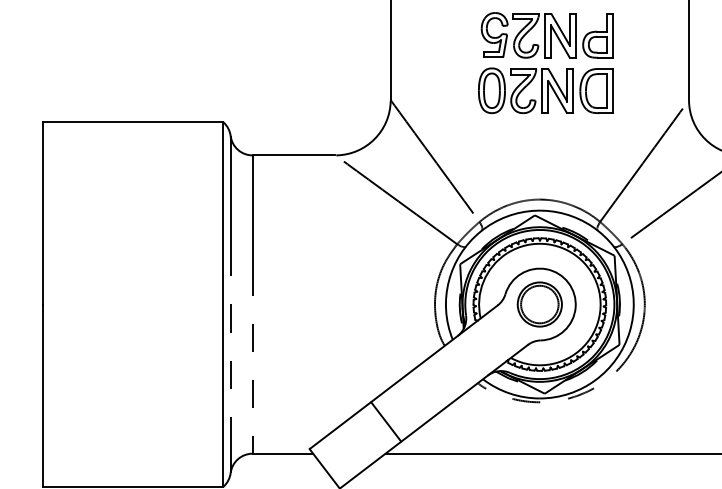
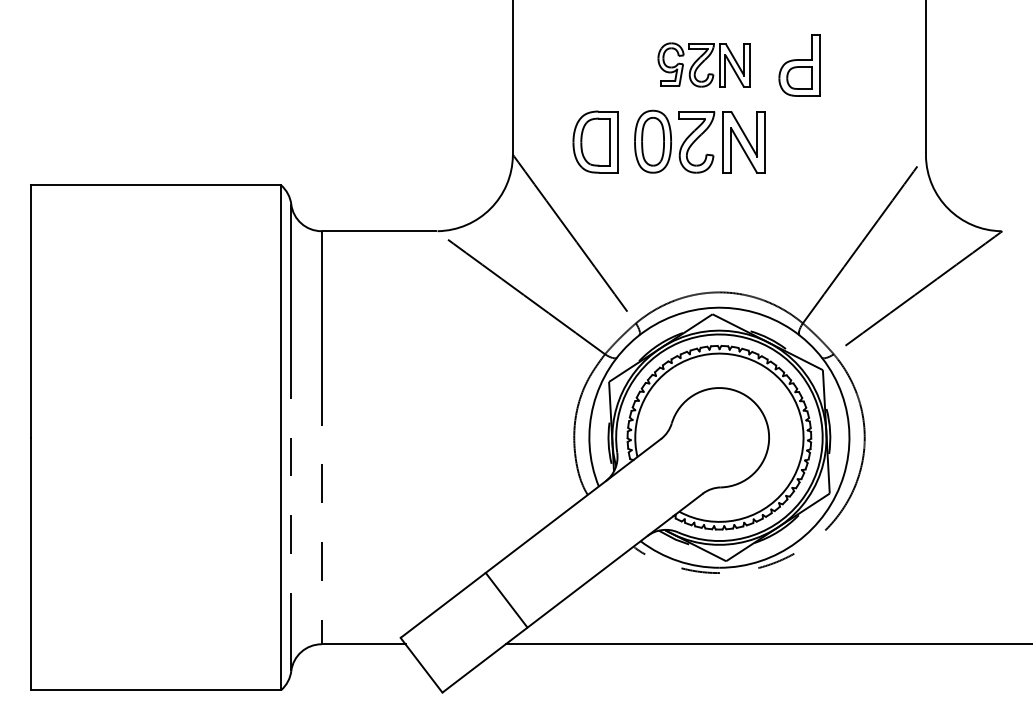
part: (528, 34) -> (703, 64), size x0.7
part: (596, 90) -> (595, 141), moved
part: (539, 304) -> (718, 437), removed

